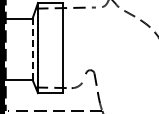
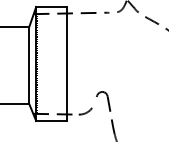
line: (32, 49) -> (29, 65), dashed -> solid

